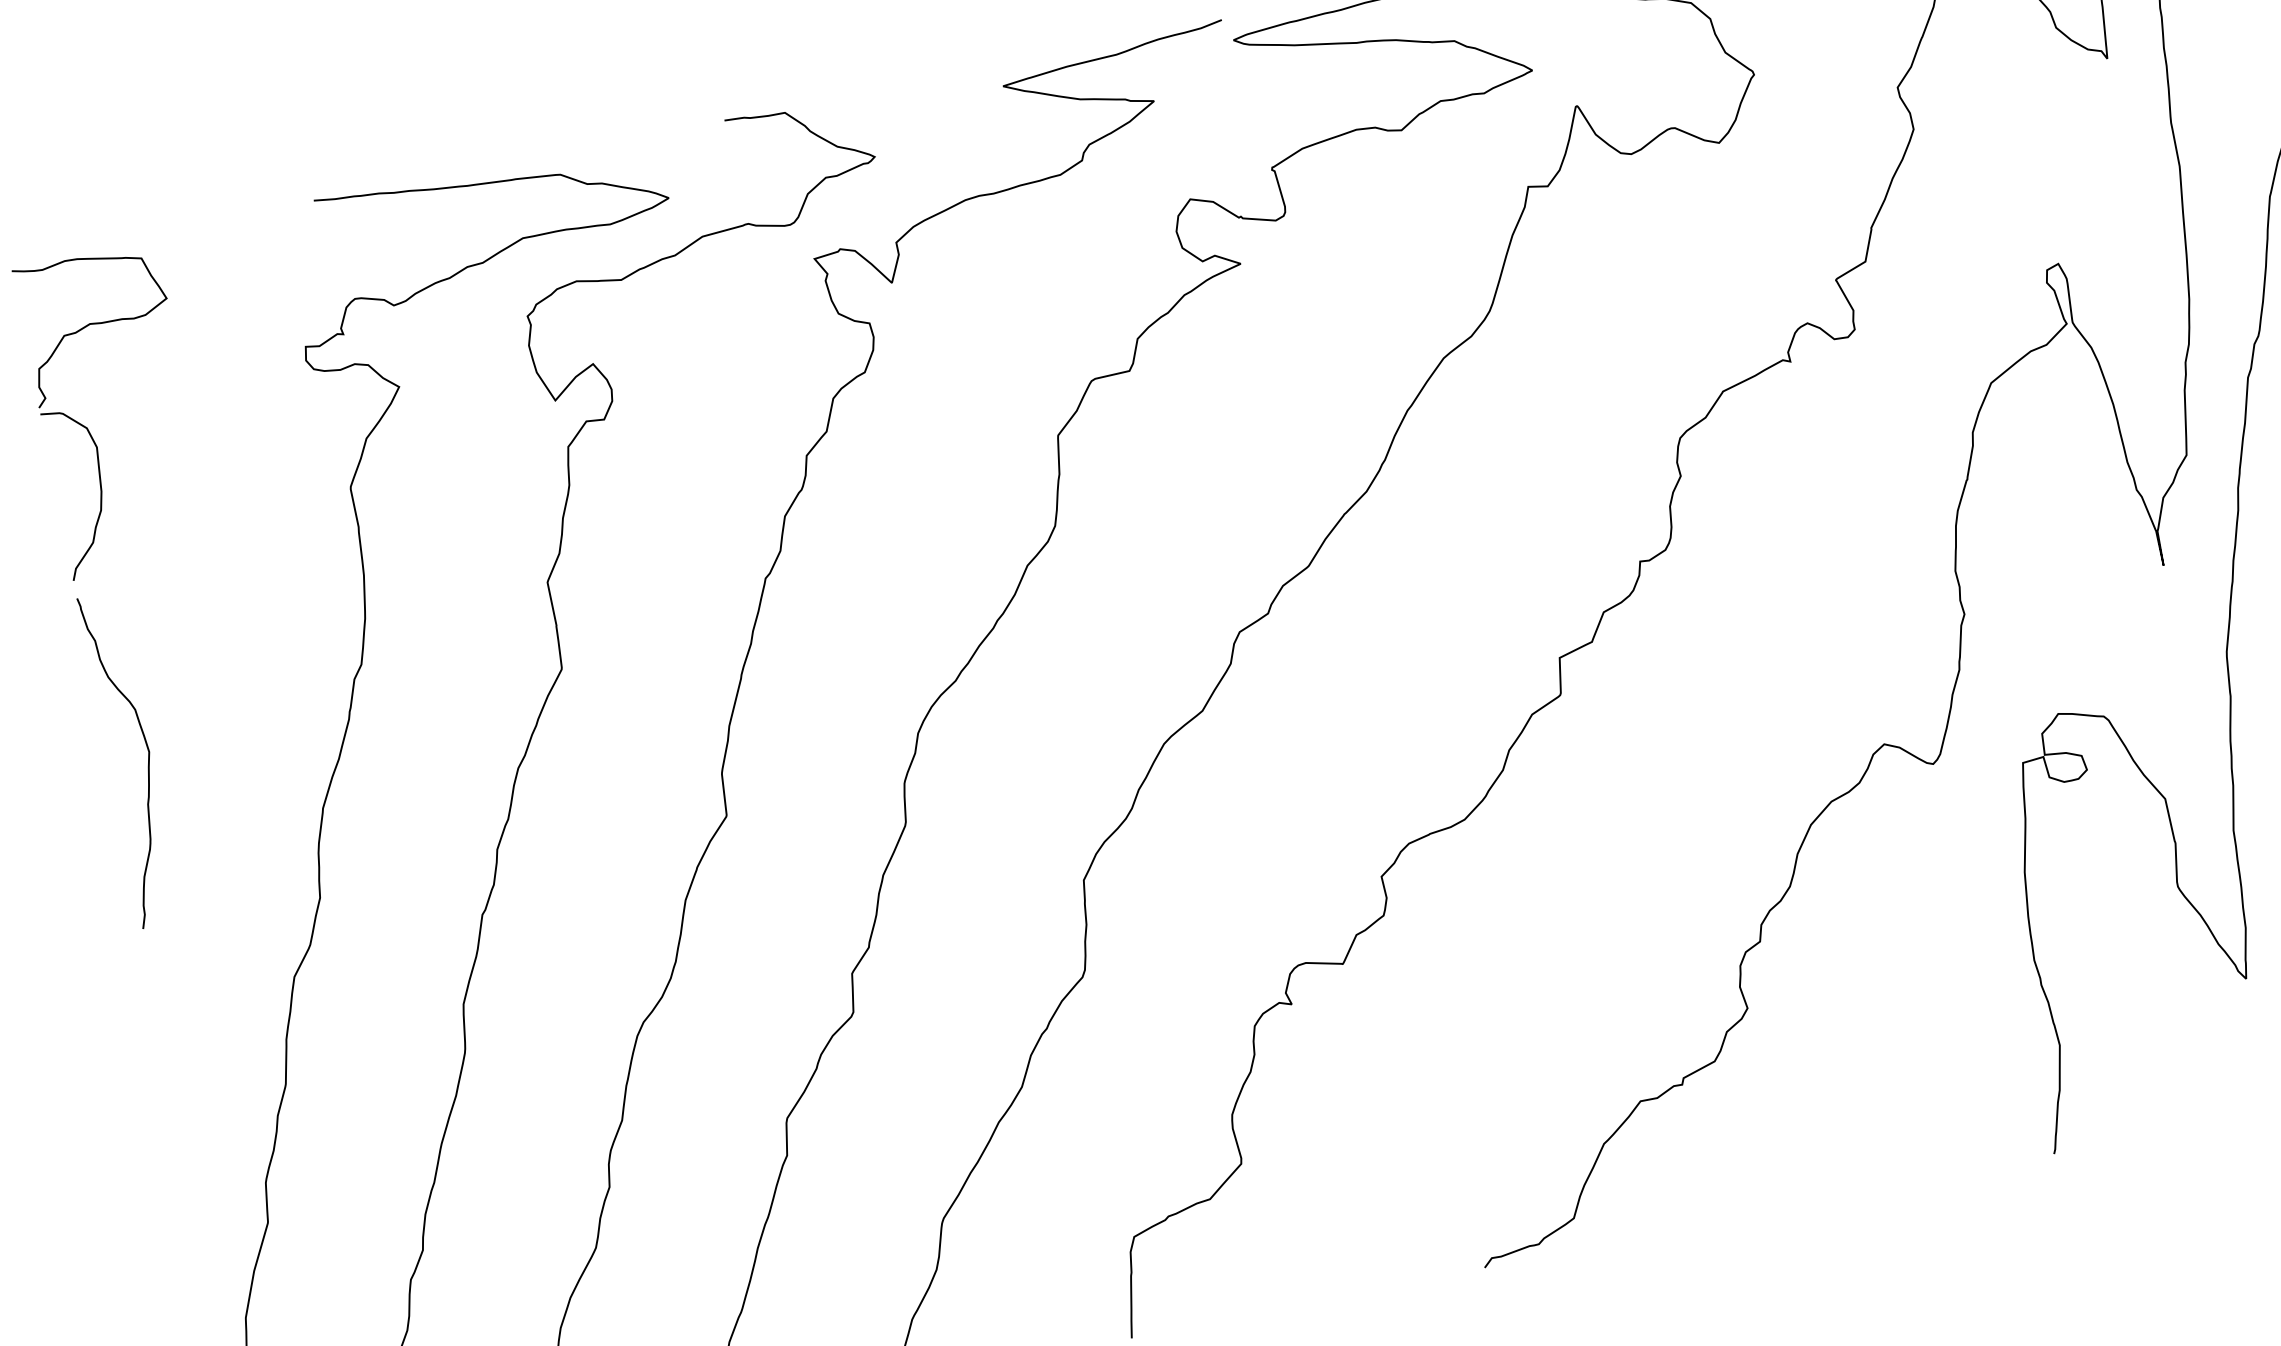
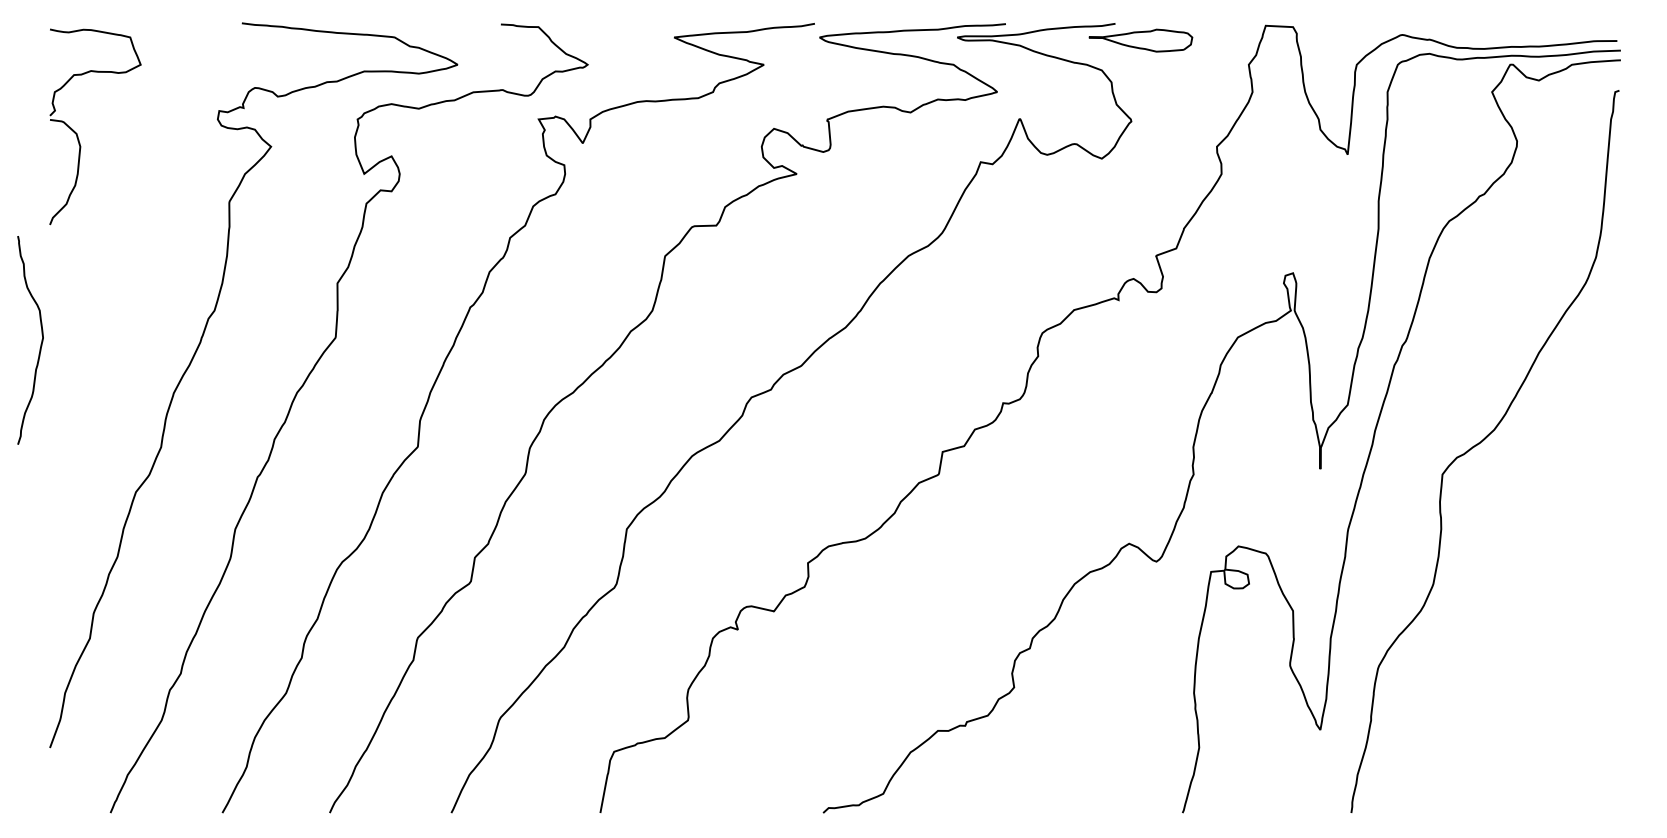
curve: (147, 763) -> (40, 344), moved

